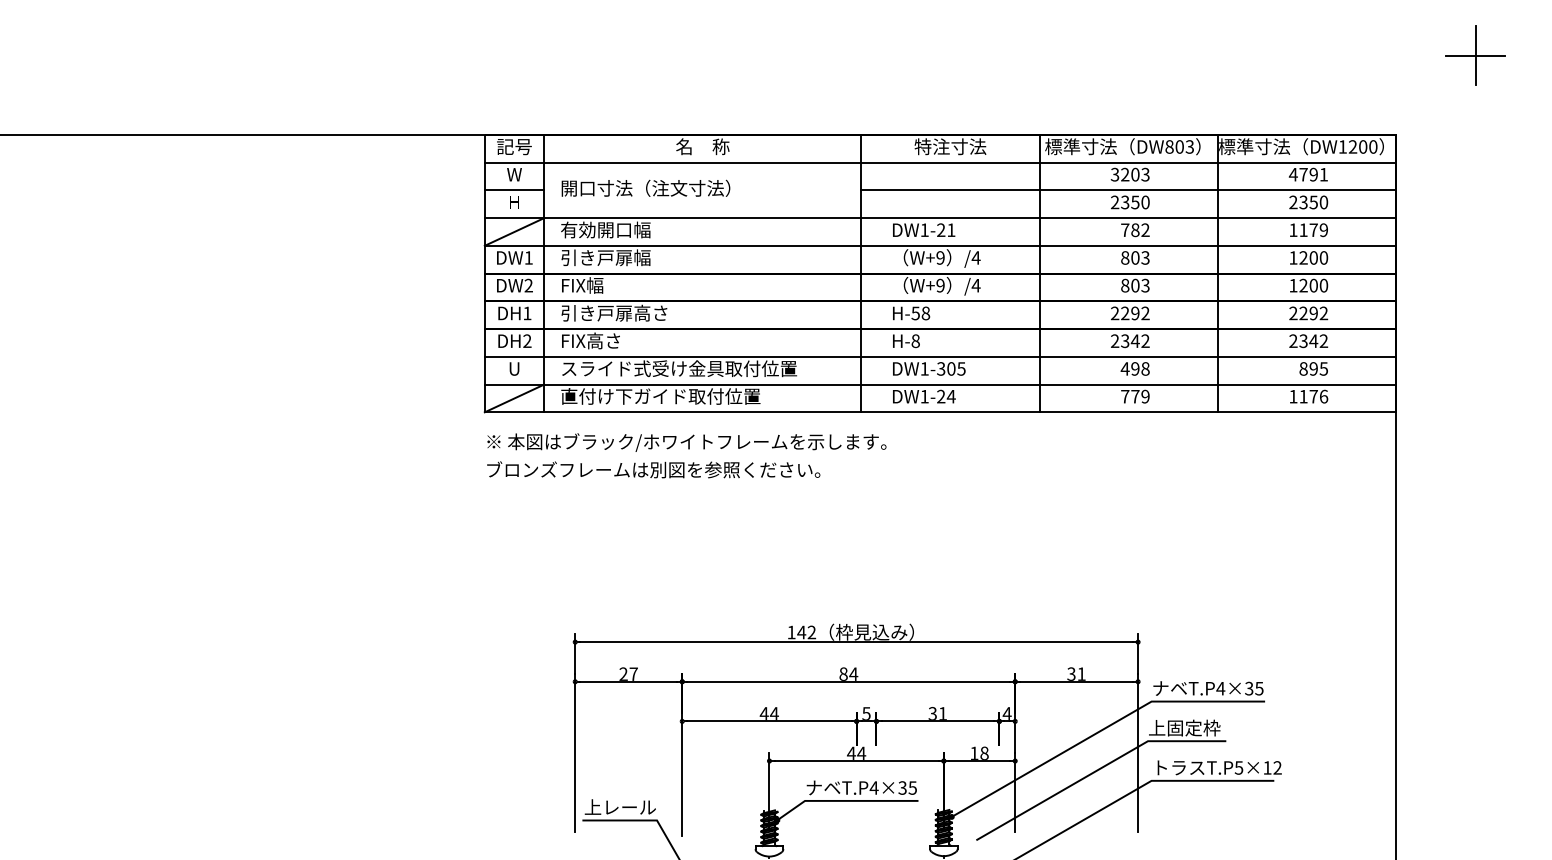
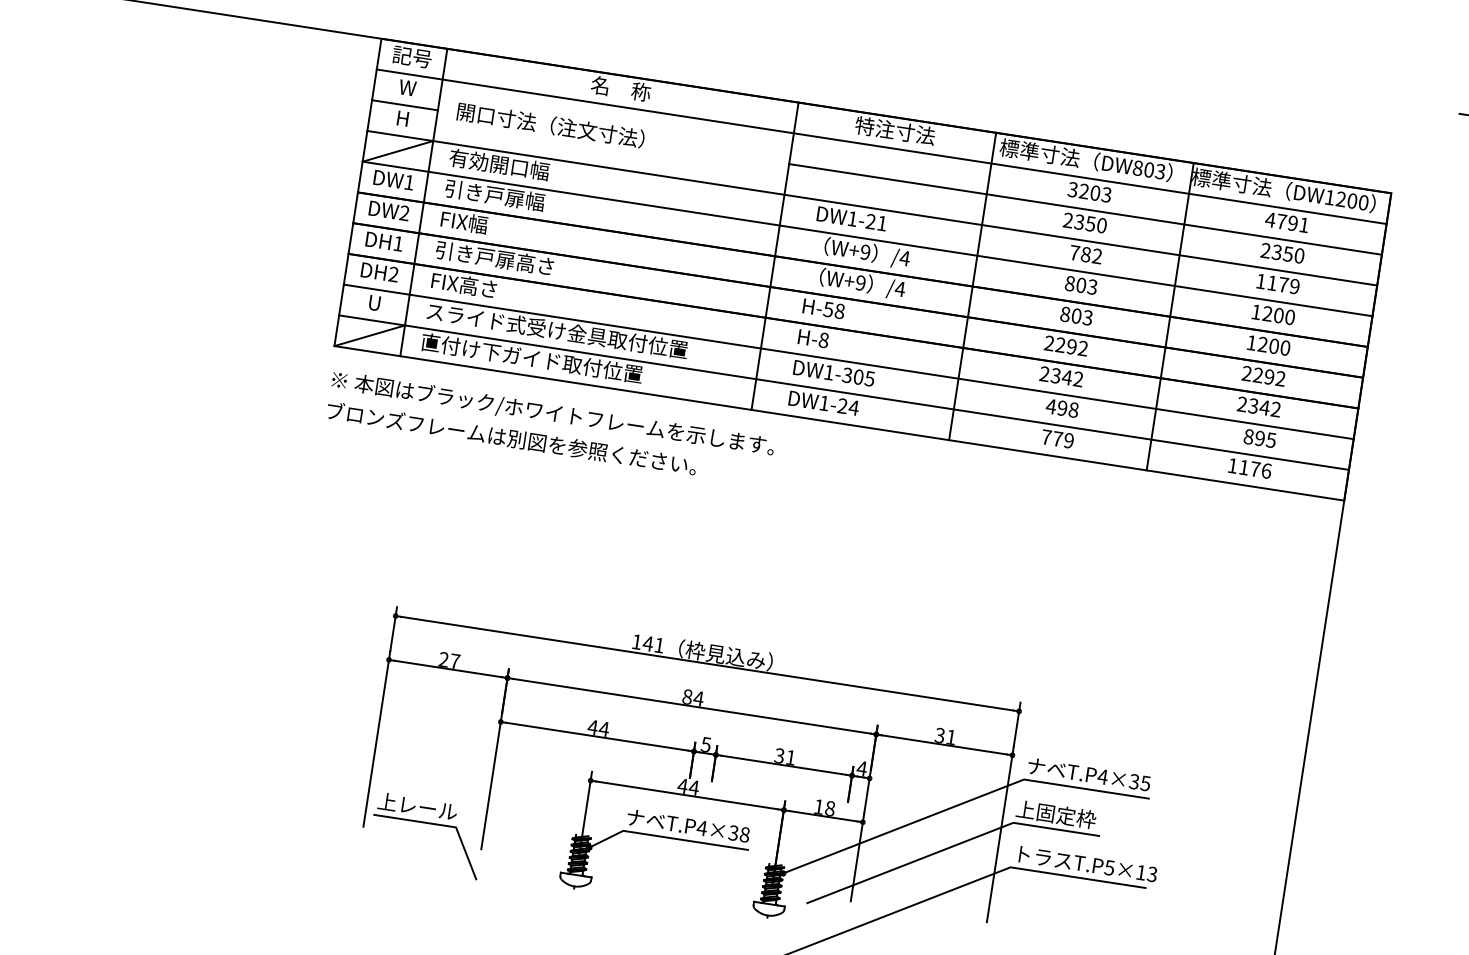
text: (811, 632) -> (659, 645), 142 -> 141
text: (1277, 767) -> (1152, 873), T.P5×12 -> T.P5×13
text: (912, 787) -> (744, 834), T.P4×35 -> T.P4×38

